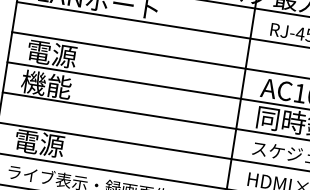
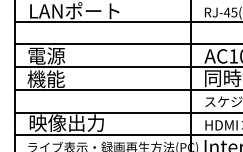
text: (64, 146) -> (66, 122), 電源 -> 映像出力

